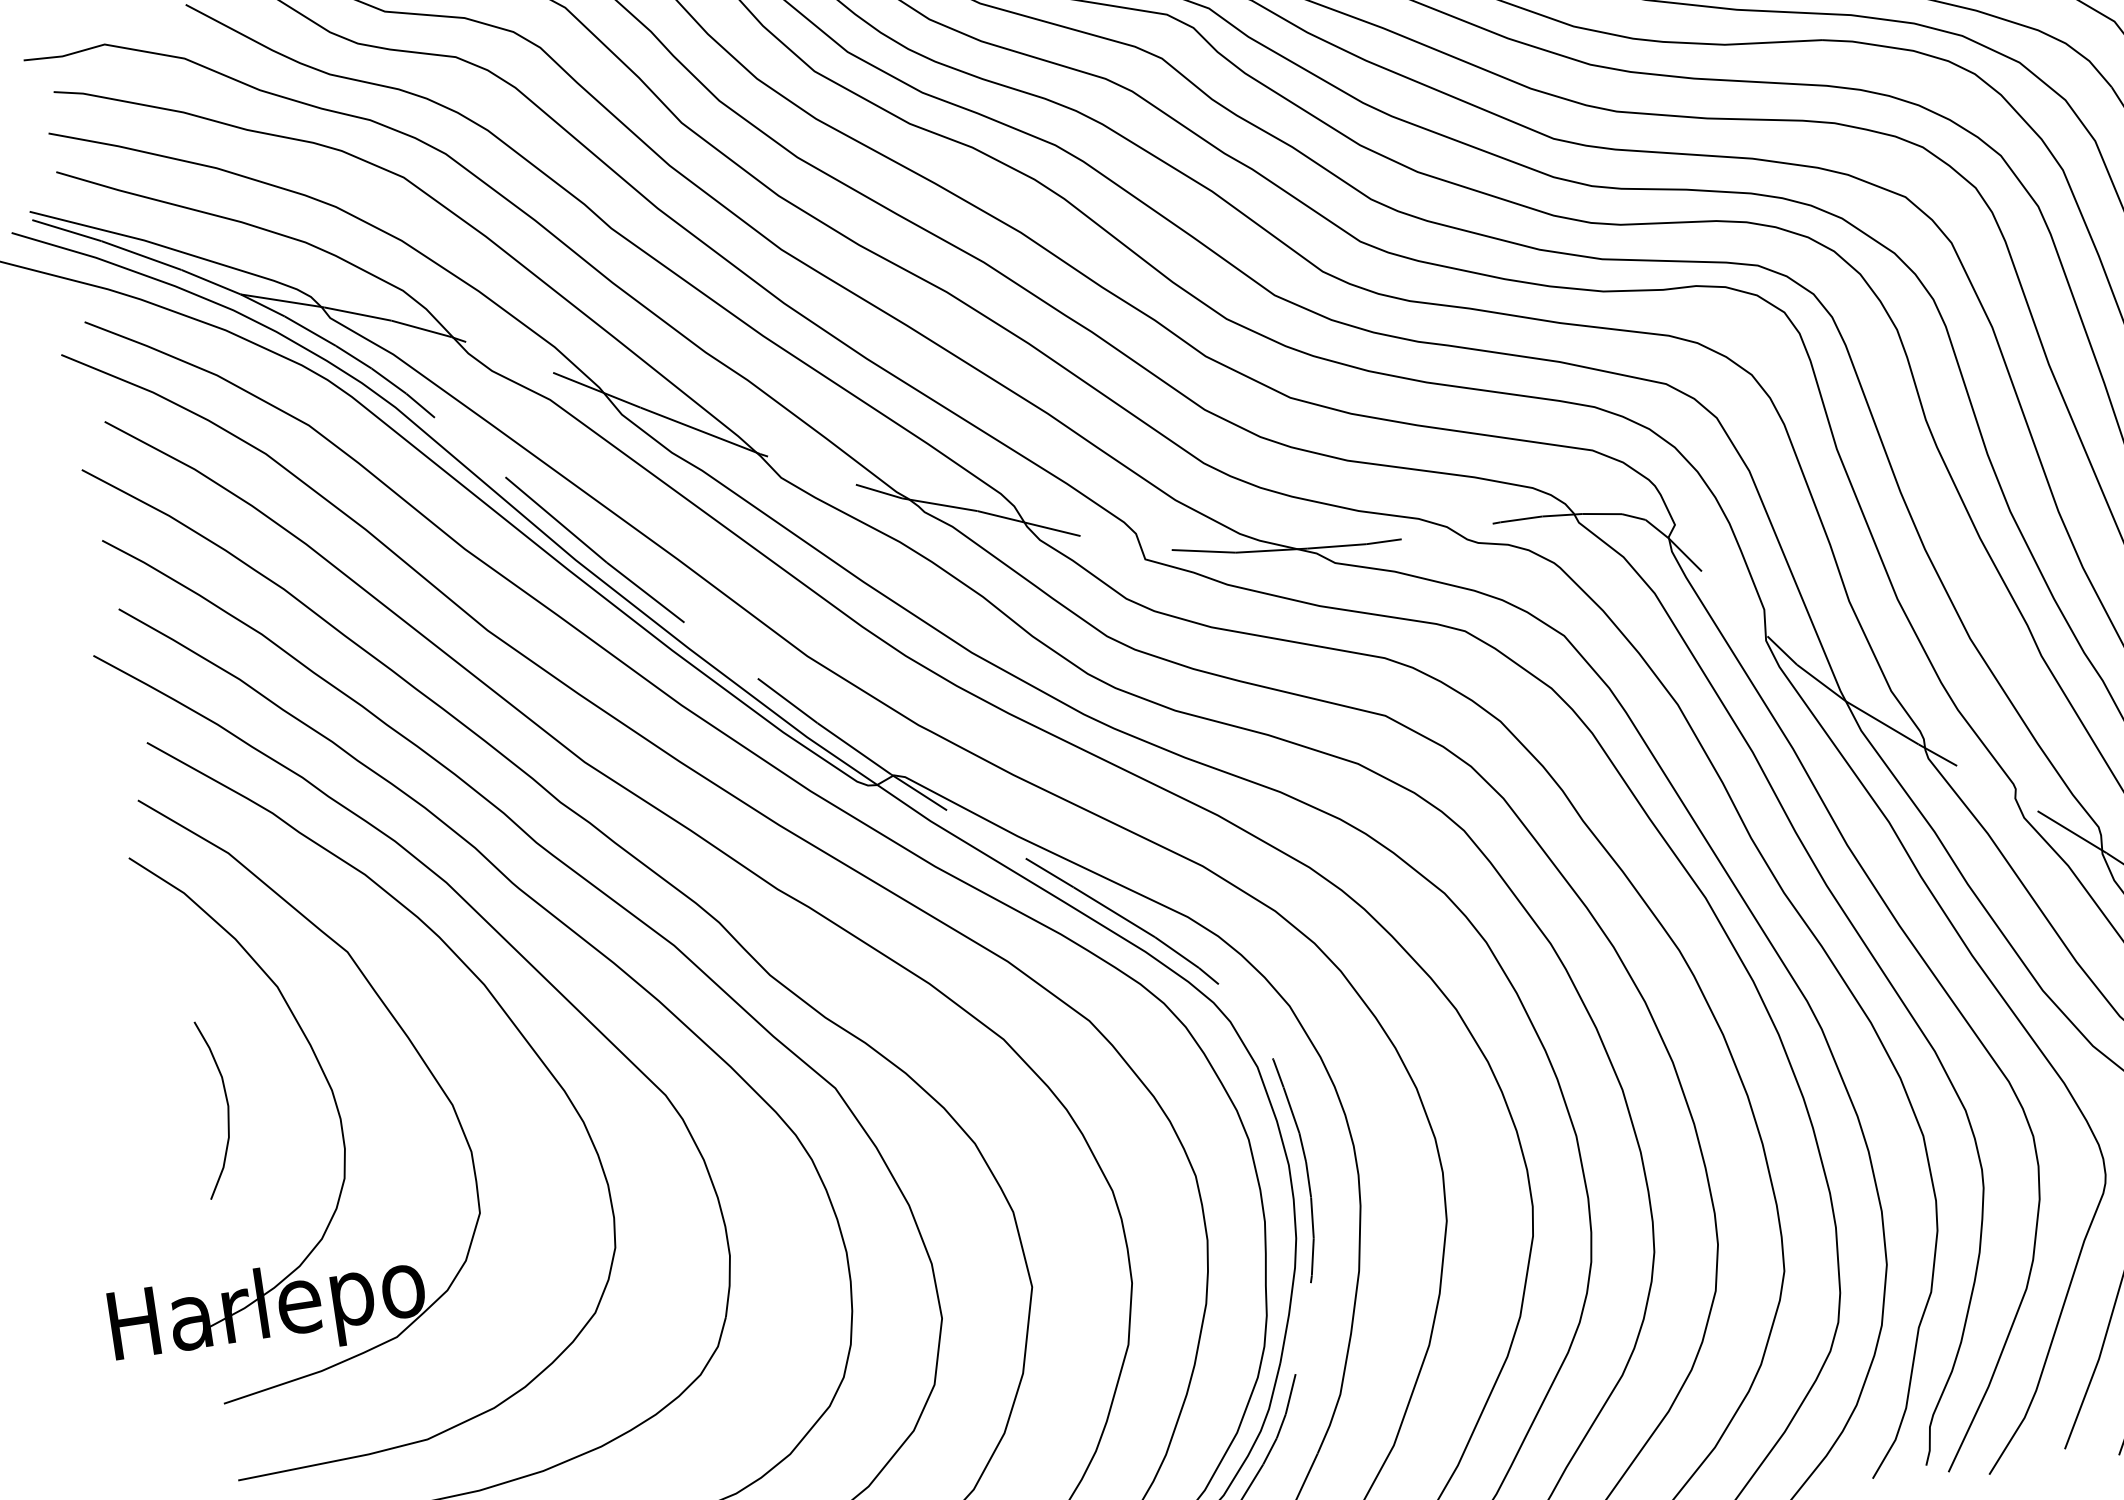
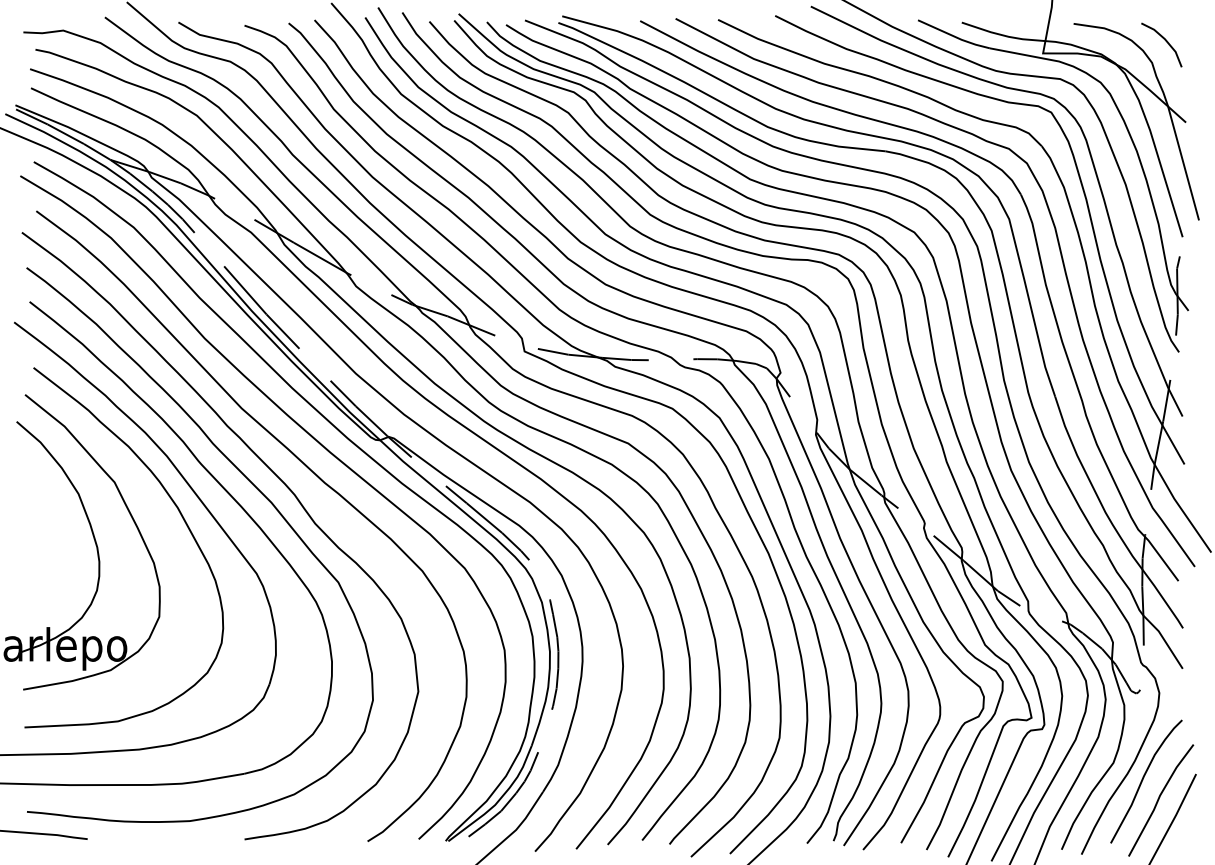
curve: (226, 1106) -> (45, 547), removed

